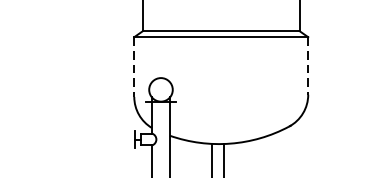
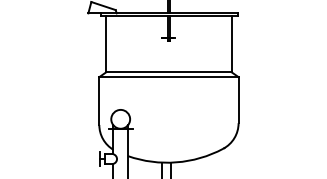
line: (308, 66) -> (238, 100), dashed -> solid
line: (134, 67) -> (99, 101), dashed -> solid

